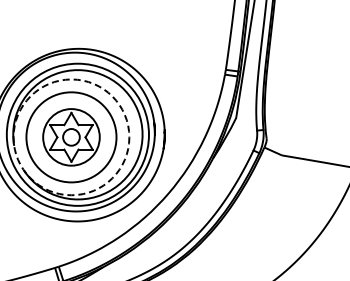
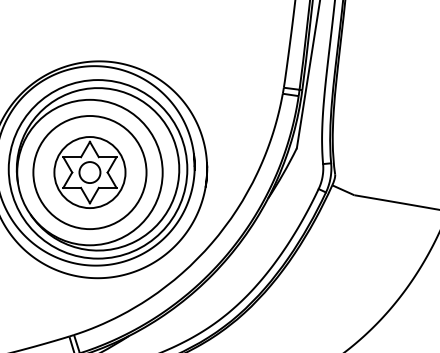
circle: (71, 137) -> (89, 172), dashed -> solid

